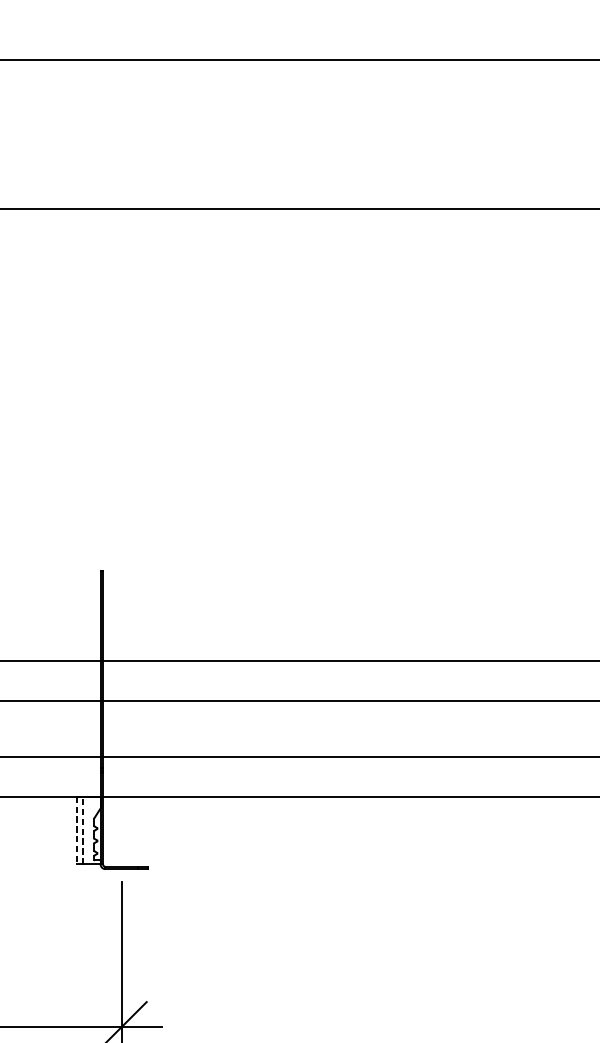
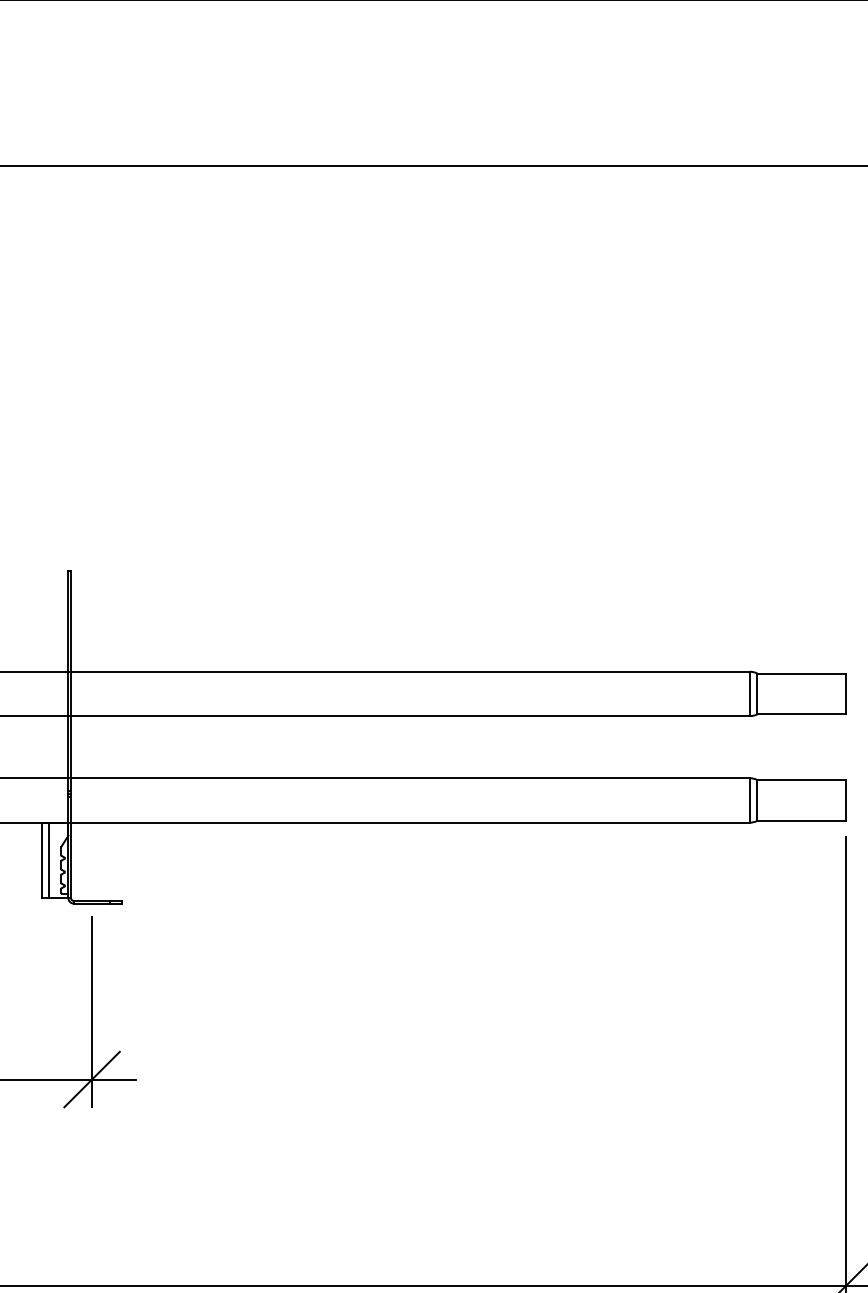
line: (76, 830) -> (41, 860), dashed -> solid
line: (82, 830) -> (48, 860), dashed -> solid

